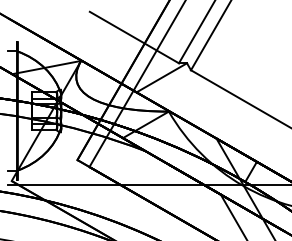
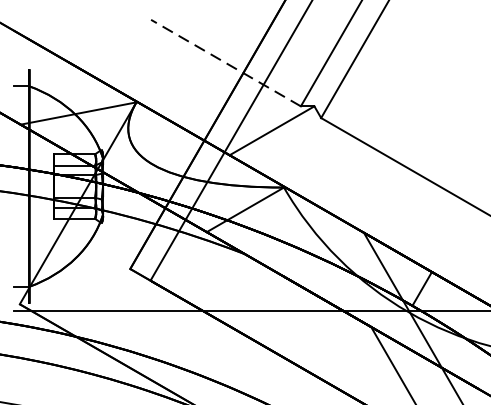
line: (133, 37) -> (224, 62), solid -> dashed

